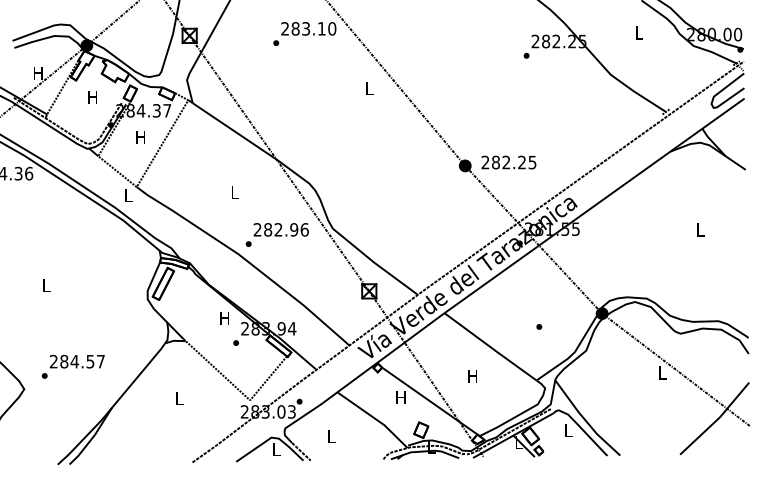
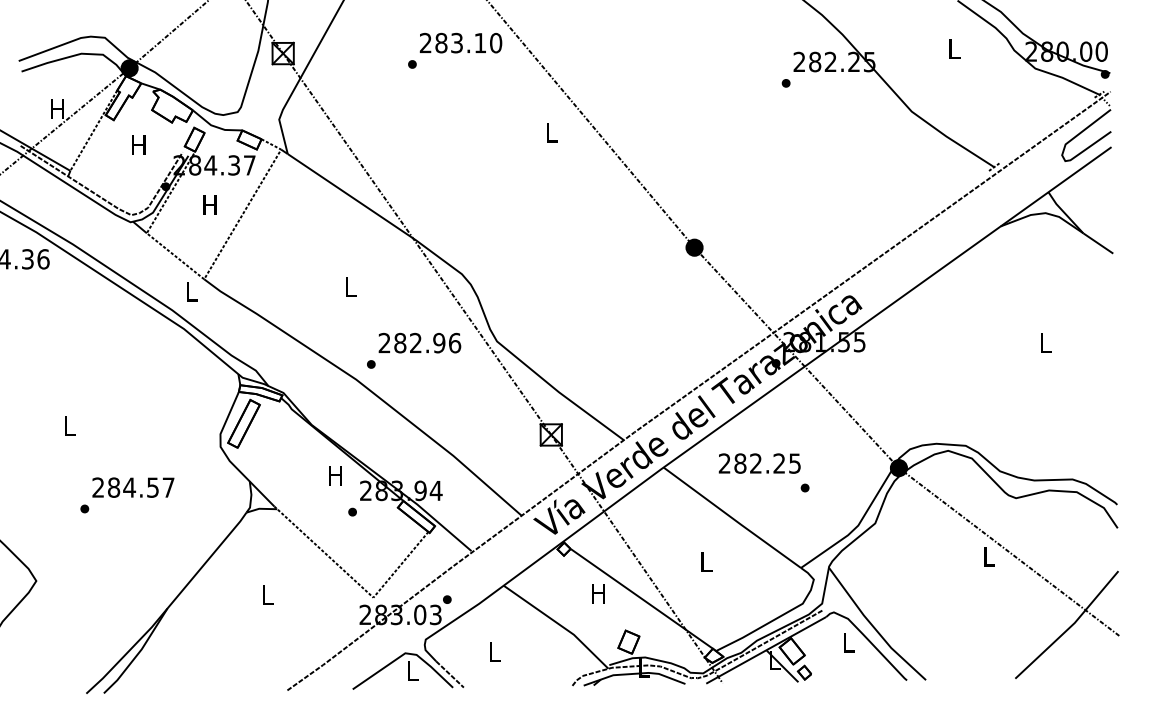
text: (508, 162) -> (759, 463), moved
text: (72, 366) -> (126, 494), moved
text: (472, 376) -> (705, 562), H -> L

